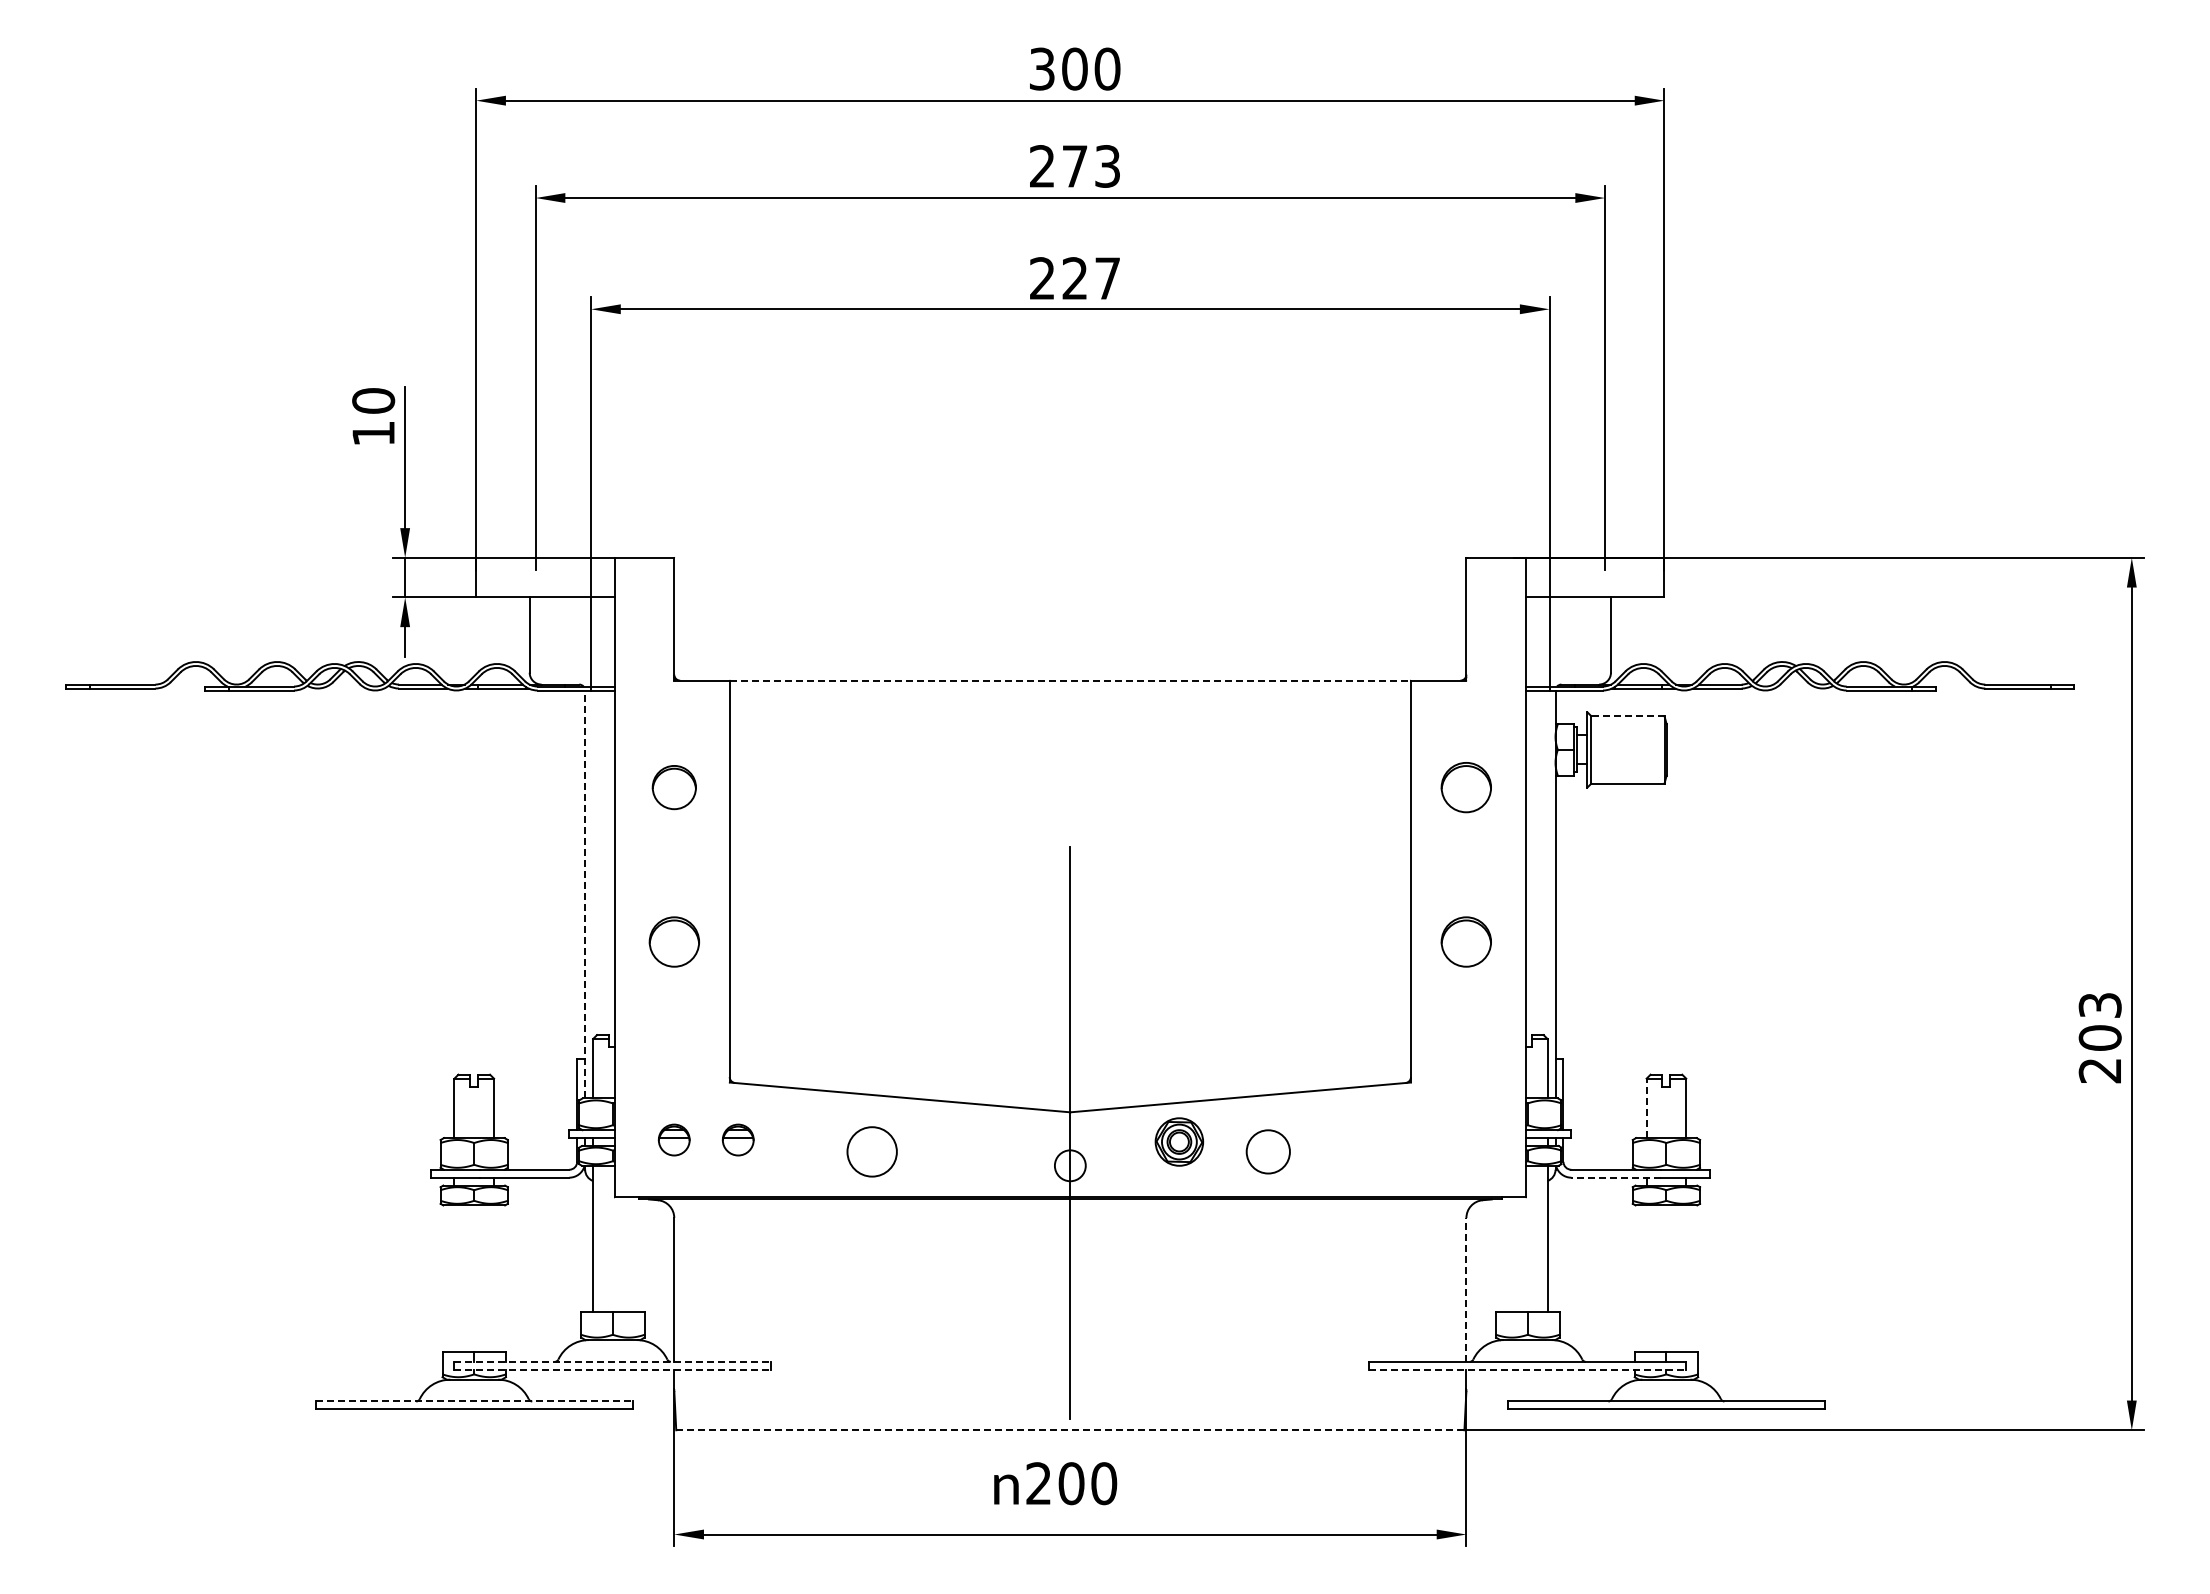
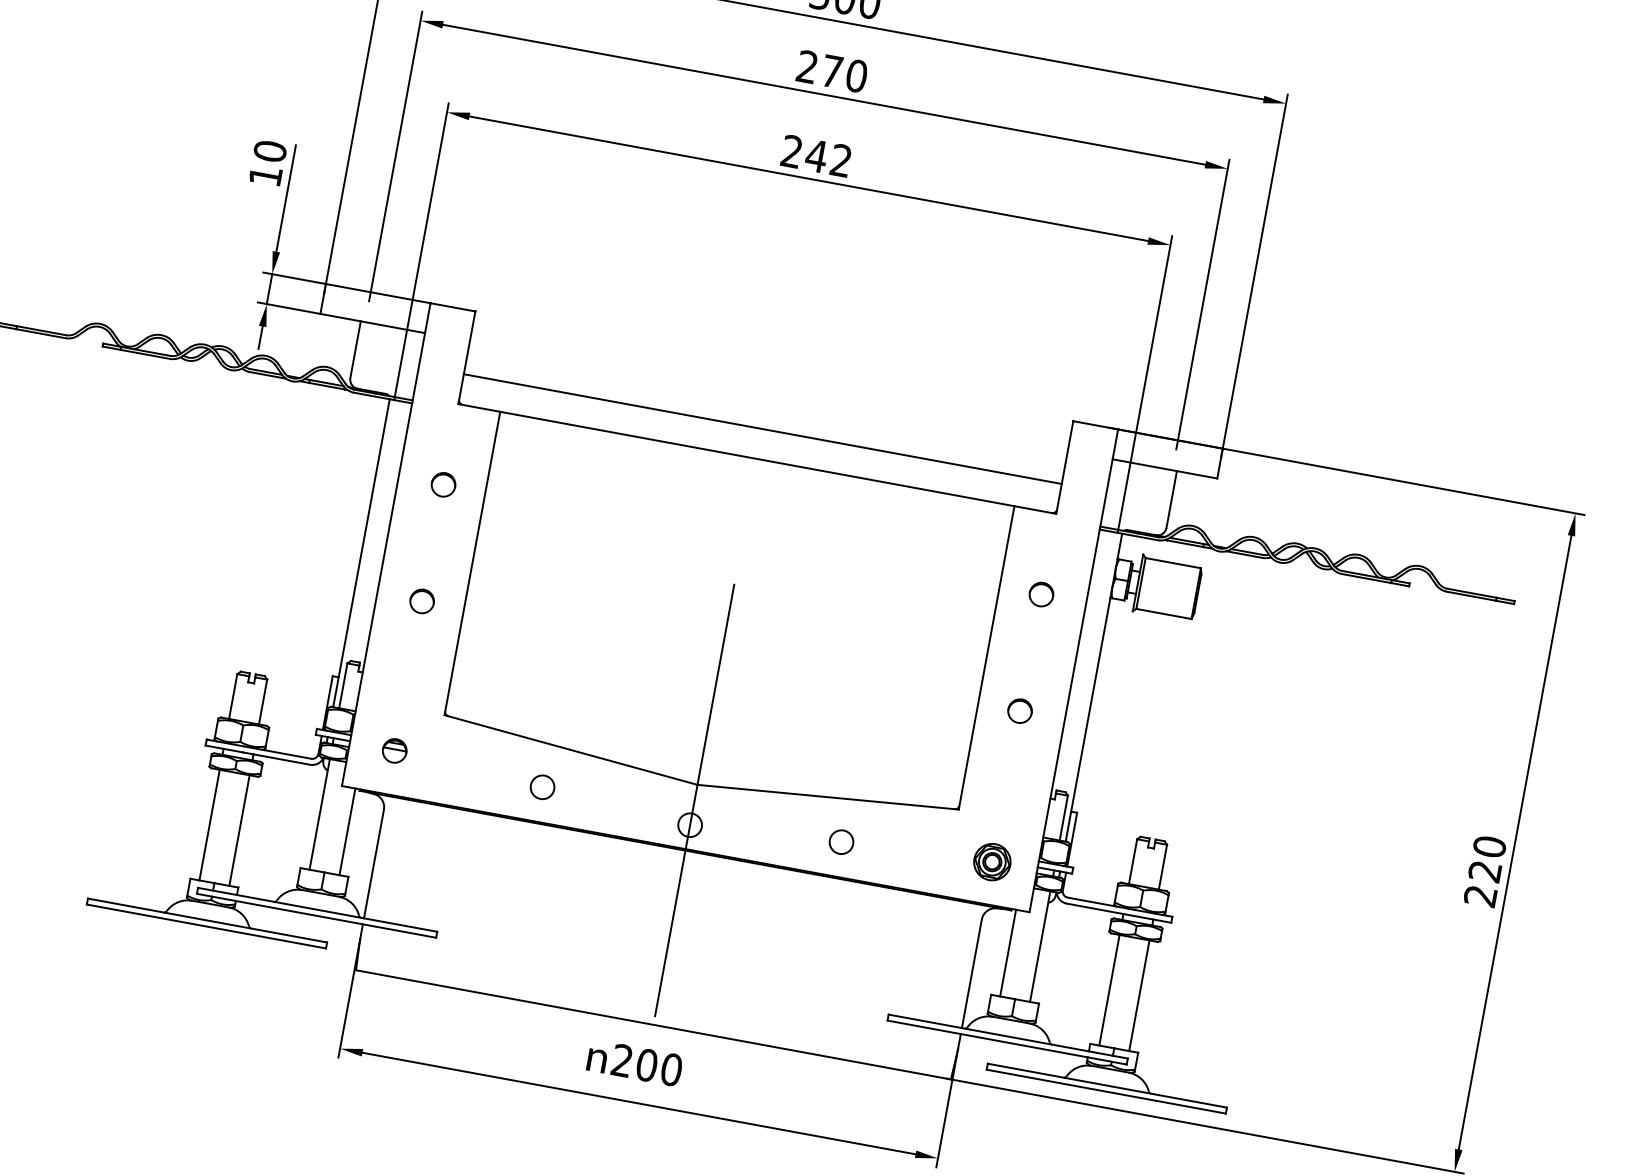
text: (1107, 166) -> (856, 76), 273 -> 270
text: (1090, 278) -> (828, 158), 227 -> 242
line: (1070, 641) -> (762, 429), added
line: (1070, 680) -> (757, 458), dashed -> solid
line: (1627, 716) -> (1172, 563), dashed -> solid
part: (673, 787) -> (442, 484), size x0.71
part: (1466, 787) -> (1041, 594), size x0.62
line: (585, 894) -> (361, 553), dashed -> solid
part: (673, 941) -> (421, 600), size x0.62
part: (1466, 941) -> (1020, 710), size x0.62
text: (2099, 1021) -> (1486, 858), 203 -> 220
line: (1646, 1108) -> (1132, 861), dashed -> solid
part: (737, 1139) -> (442, 759), removed
part: (1179, 1141) -> (992, 861), moved
circle: (872, 1151) -> (542, 787), size x0.62
circle: (1268, 1151) -> (841, 841), size x0.71
line: (1615, 1177) -> (1099, 909), dashed -> solid
line: (632, 1254) -> (347, 831), added
line: (1508, 1254) -> (1008, 952), added
line: (454, 1278) -> (209, 824), added
line: (494, 1278) -> (239, 830), added
line: (1646, 1278) -> (1109, 990), added
line: (1686, 1278) -> (1139, 995), added
line: (1466, 1289) -> (972, 973), dashed -> solid
line: (613, 1361) -> (318, 909), dashed -> solid
line: (613, 1369) -> (317, 915), dashed -> solid
line: (1528, 1369) -> (1007, 1042), dashed -> solid
line: (474, 1401) -> (207, 920), dashed -> solid
line: (1069, 1430) -> (652, 1024), dashed -> solid

